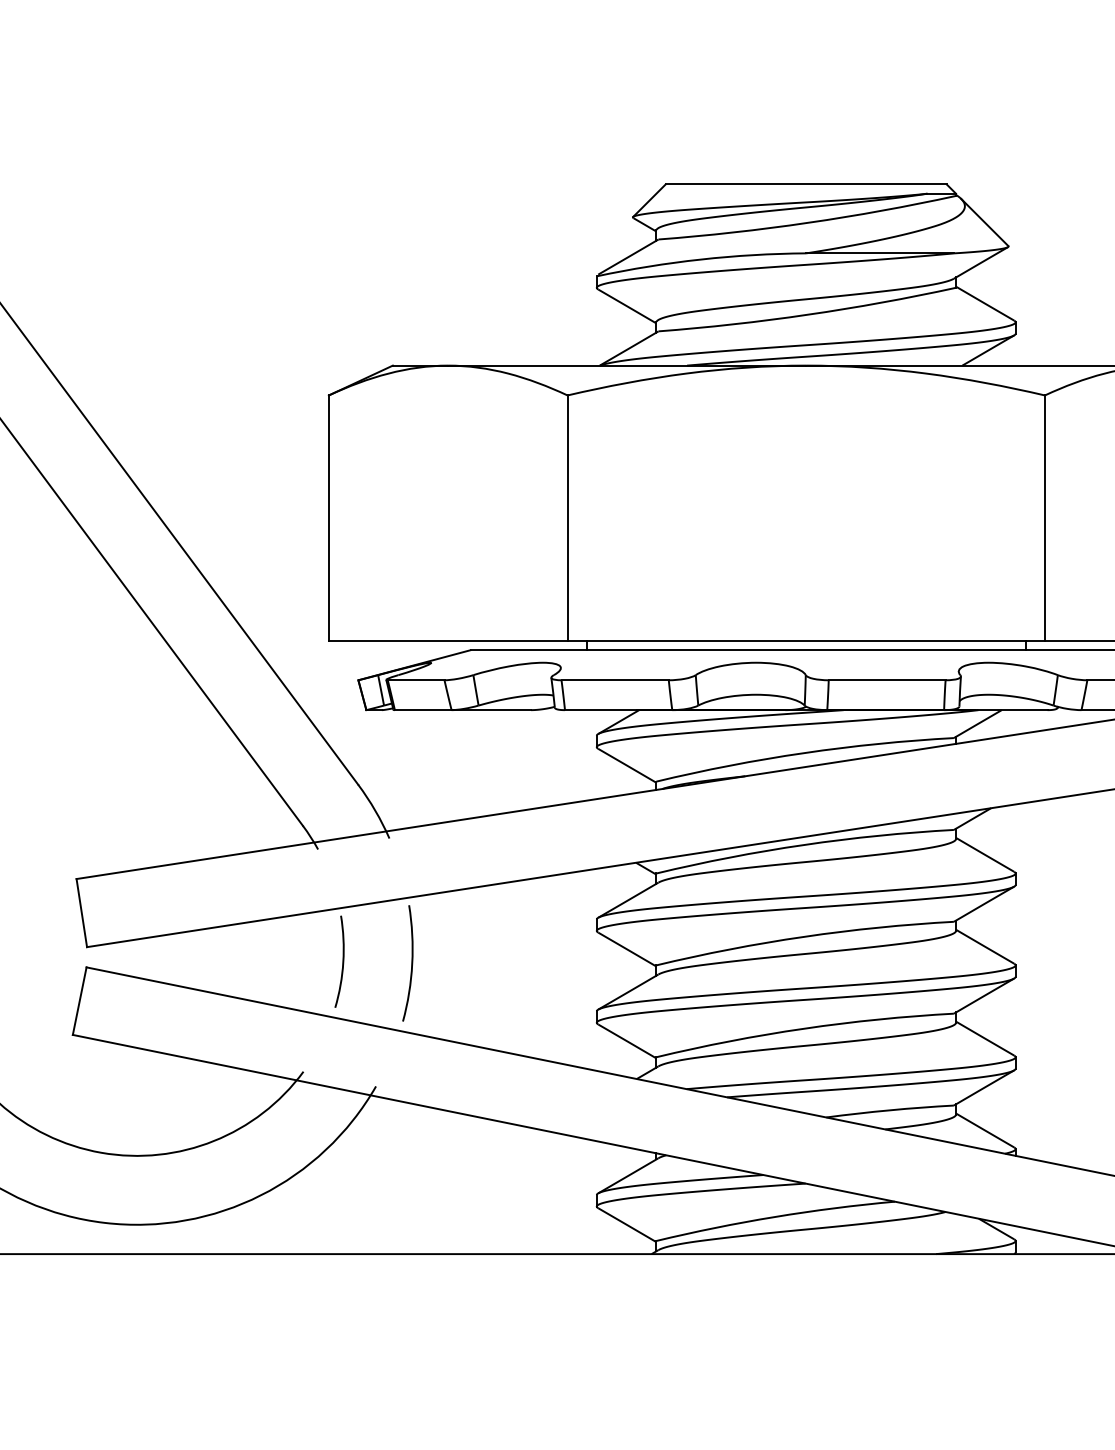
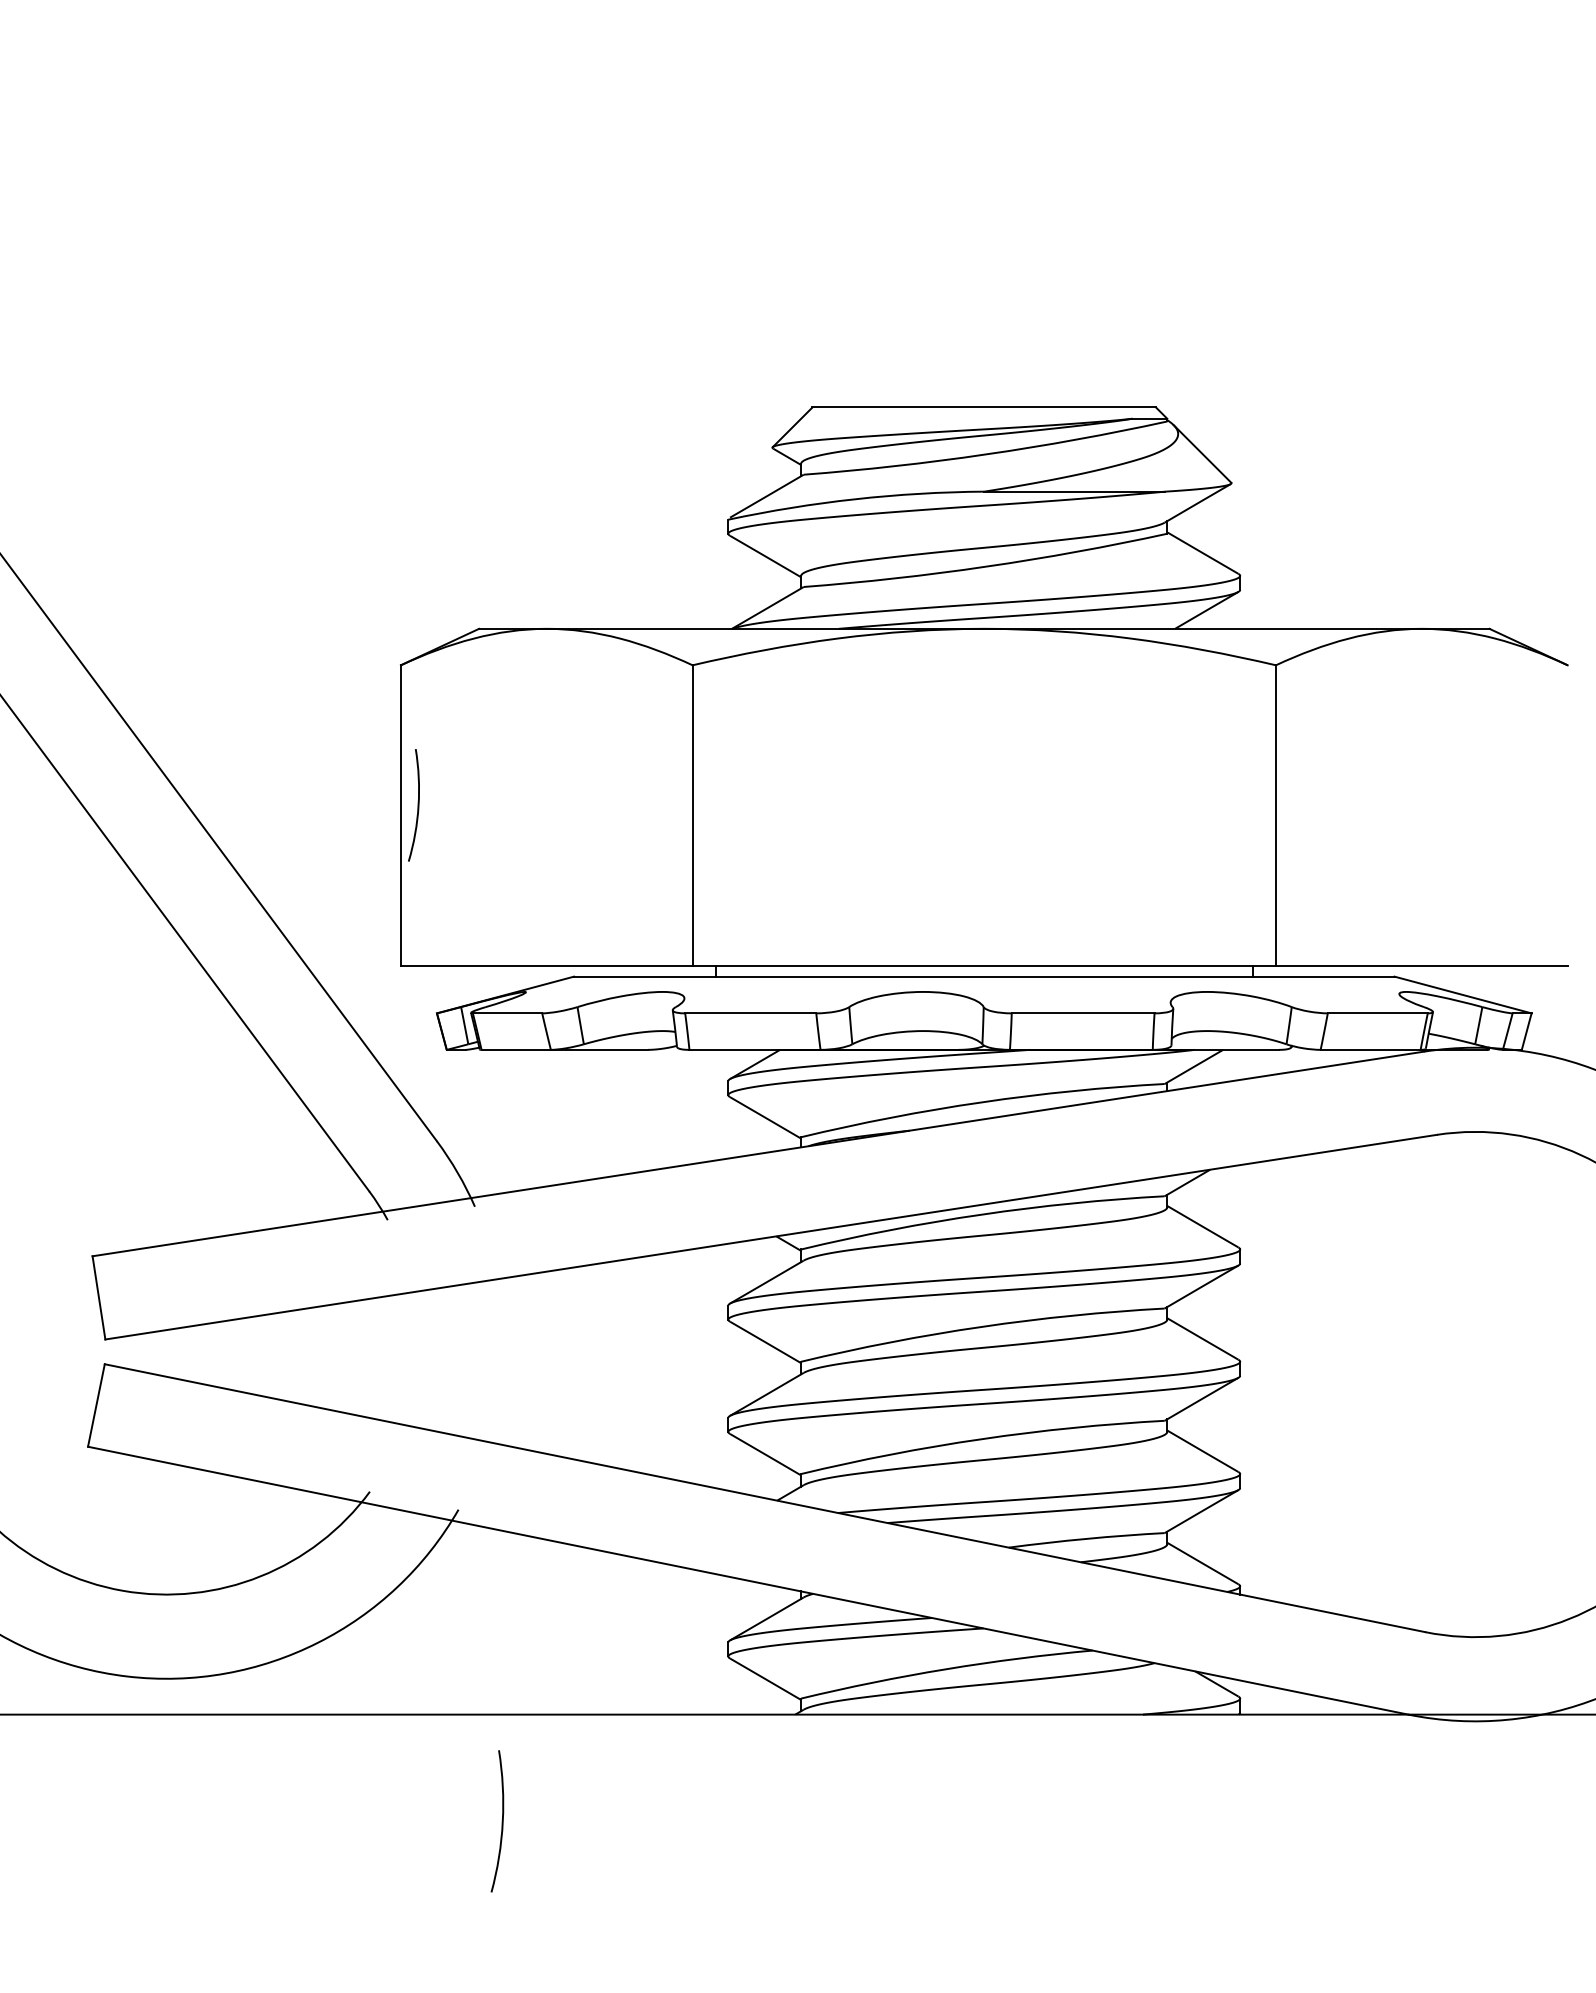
arc: (342, 961) -> (417, 805), moved
arc: (411, 963) -> (501, 1821), moved

